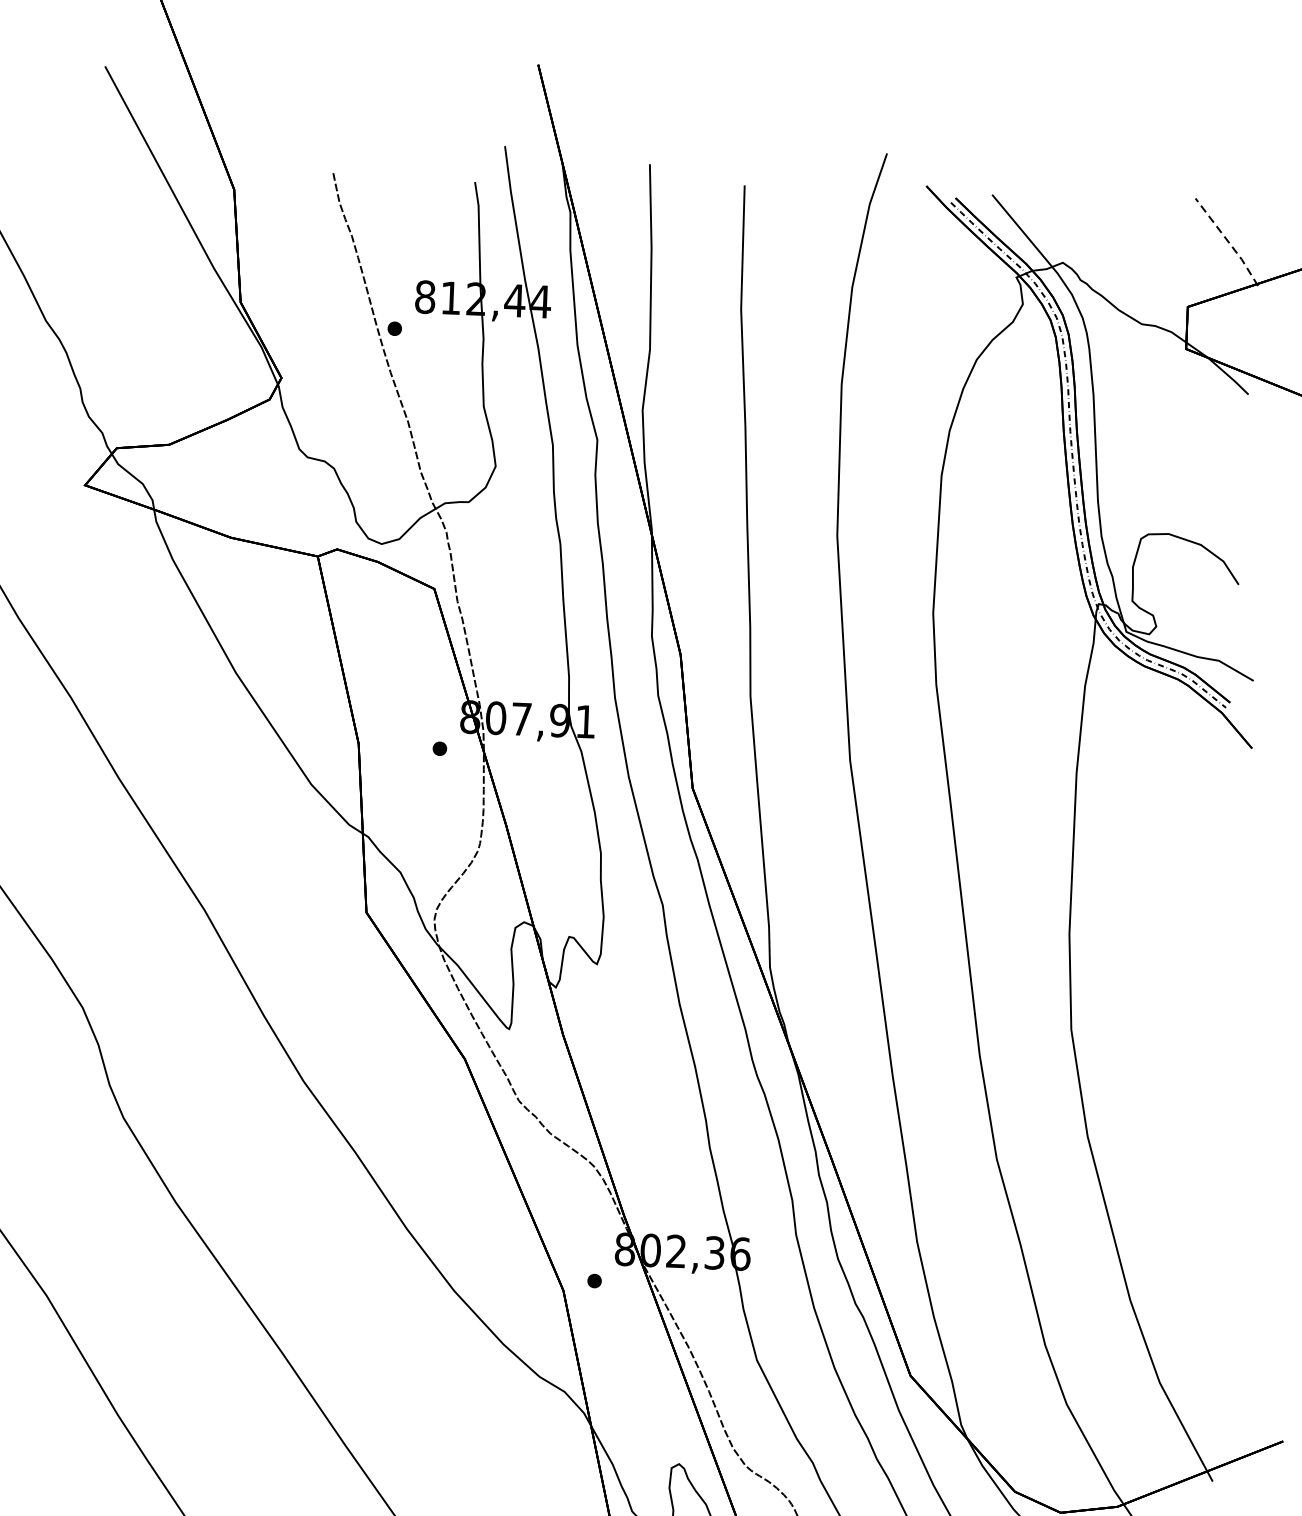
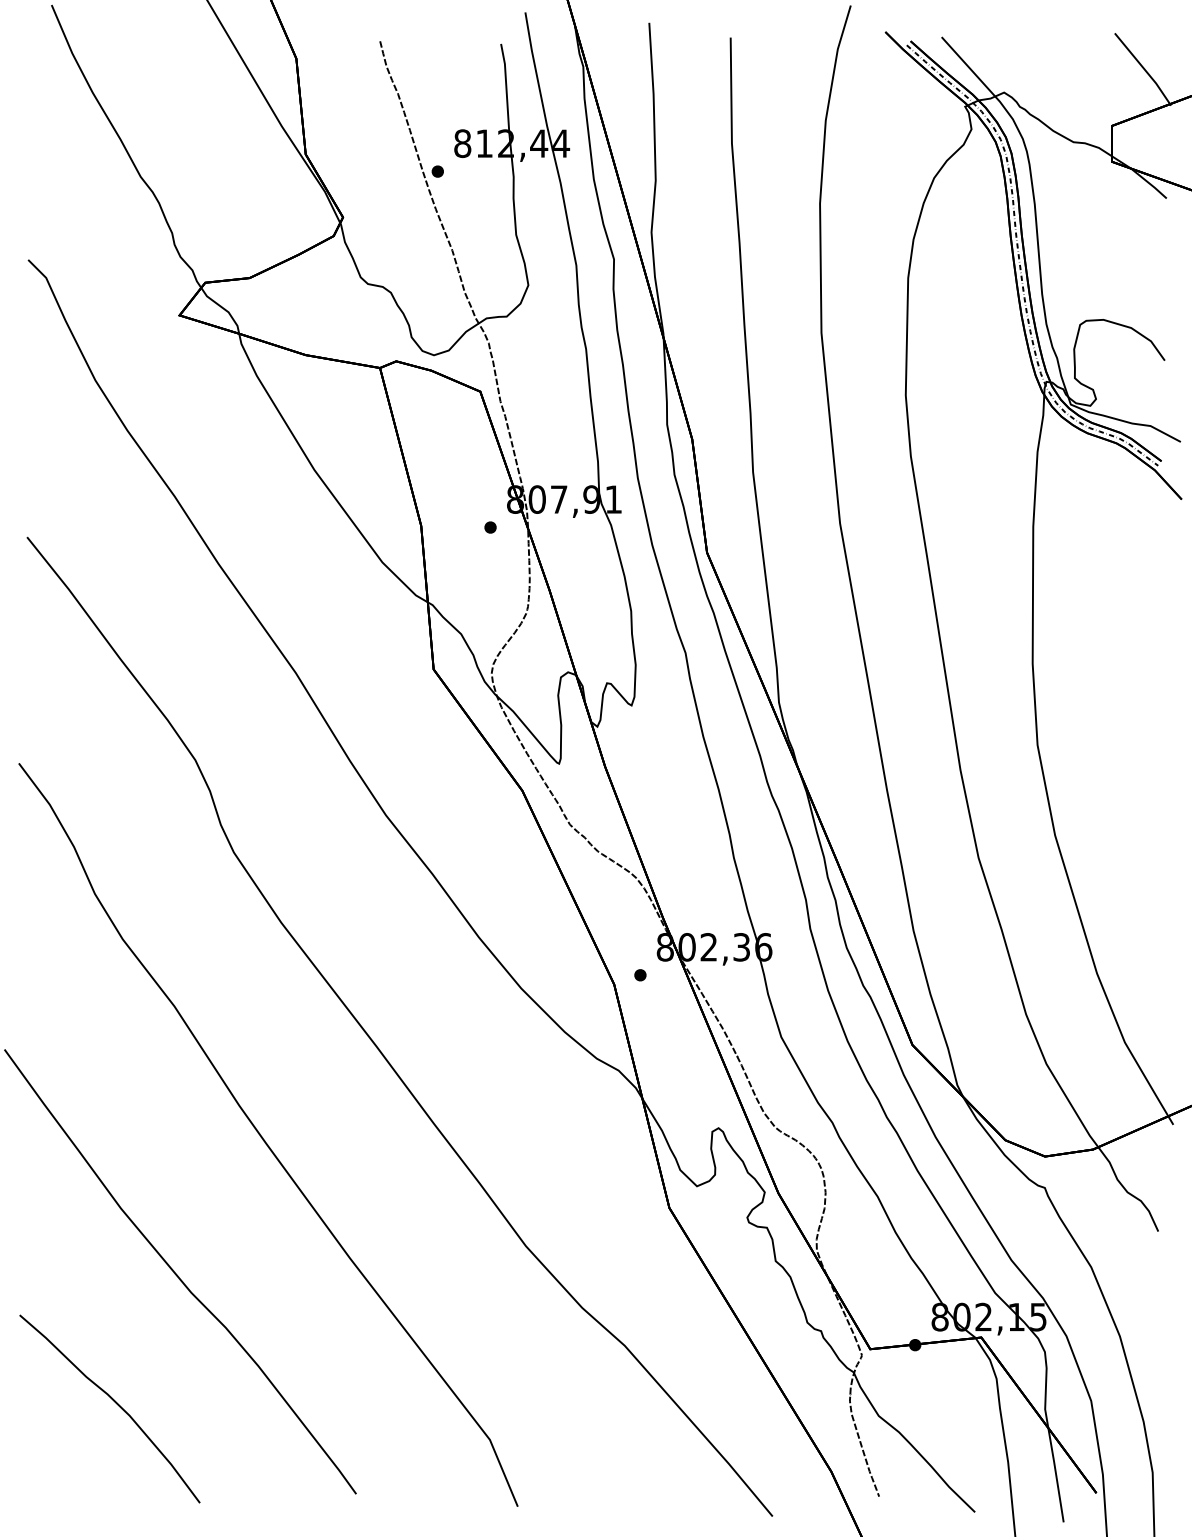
line: (1228, 241) -> (1144, 68), dashed -> solid

